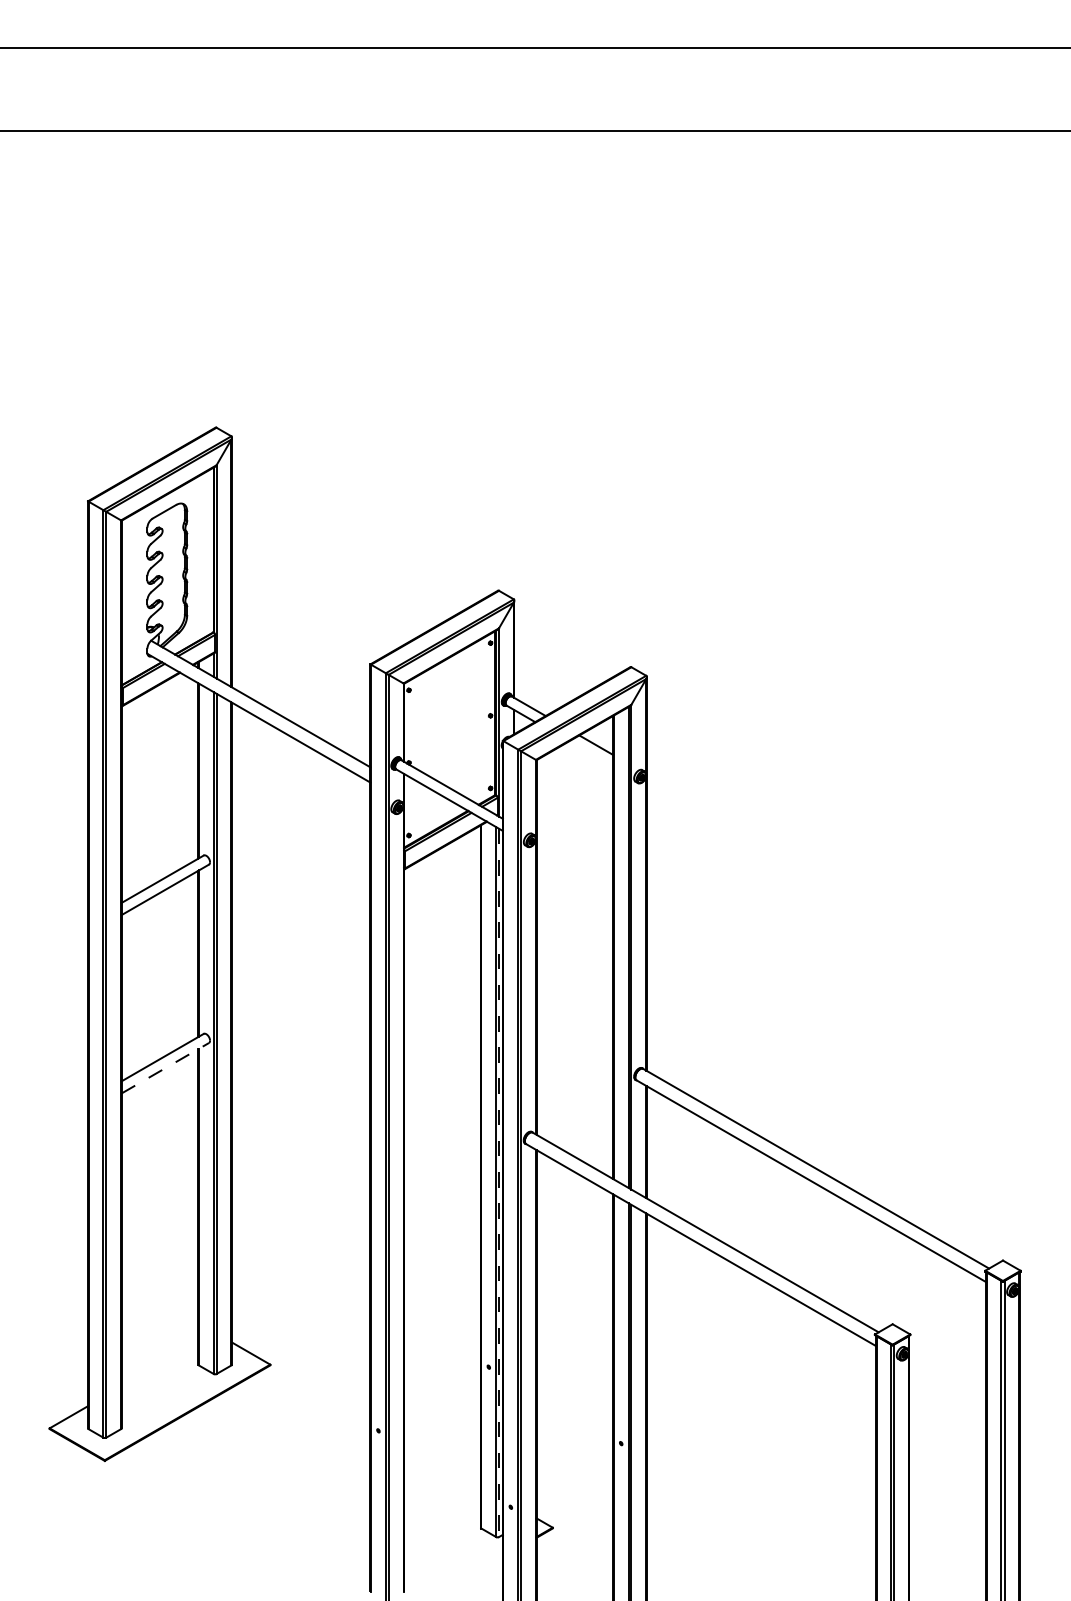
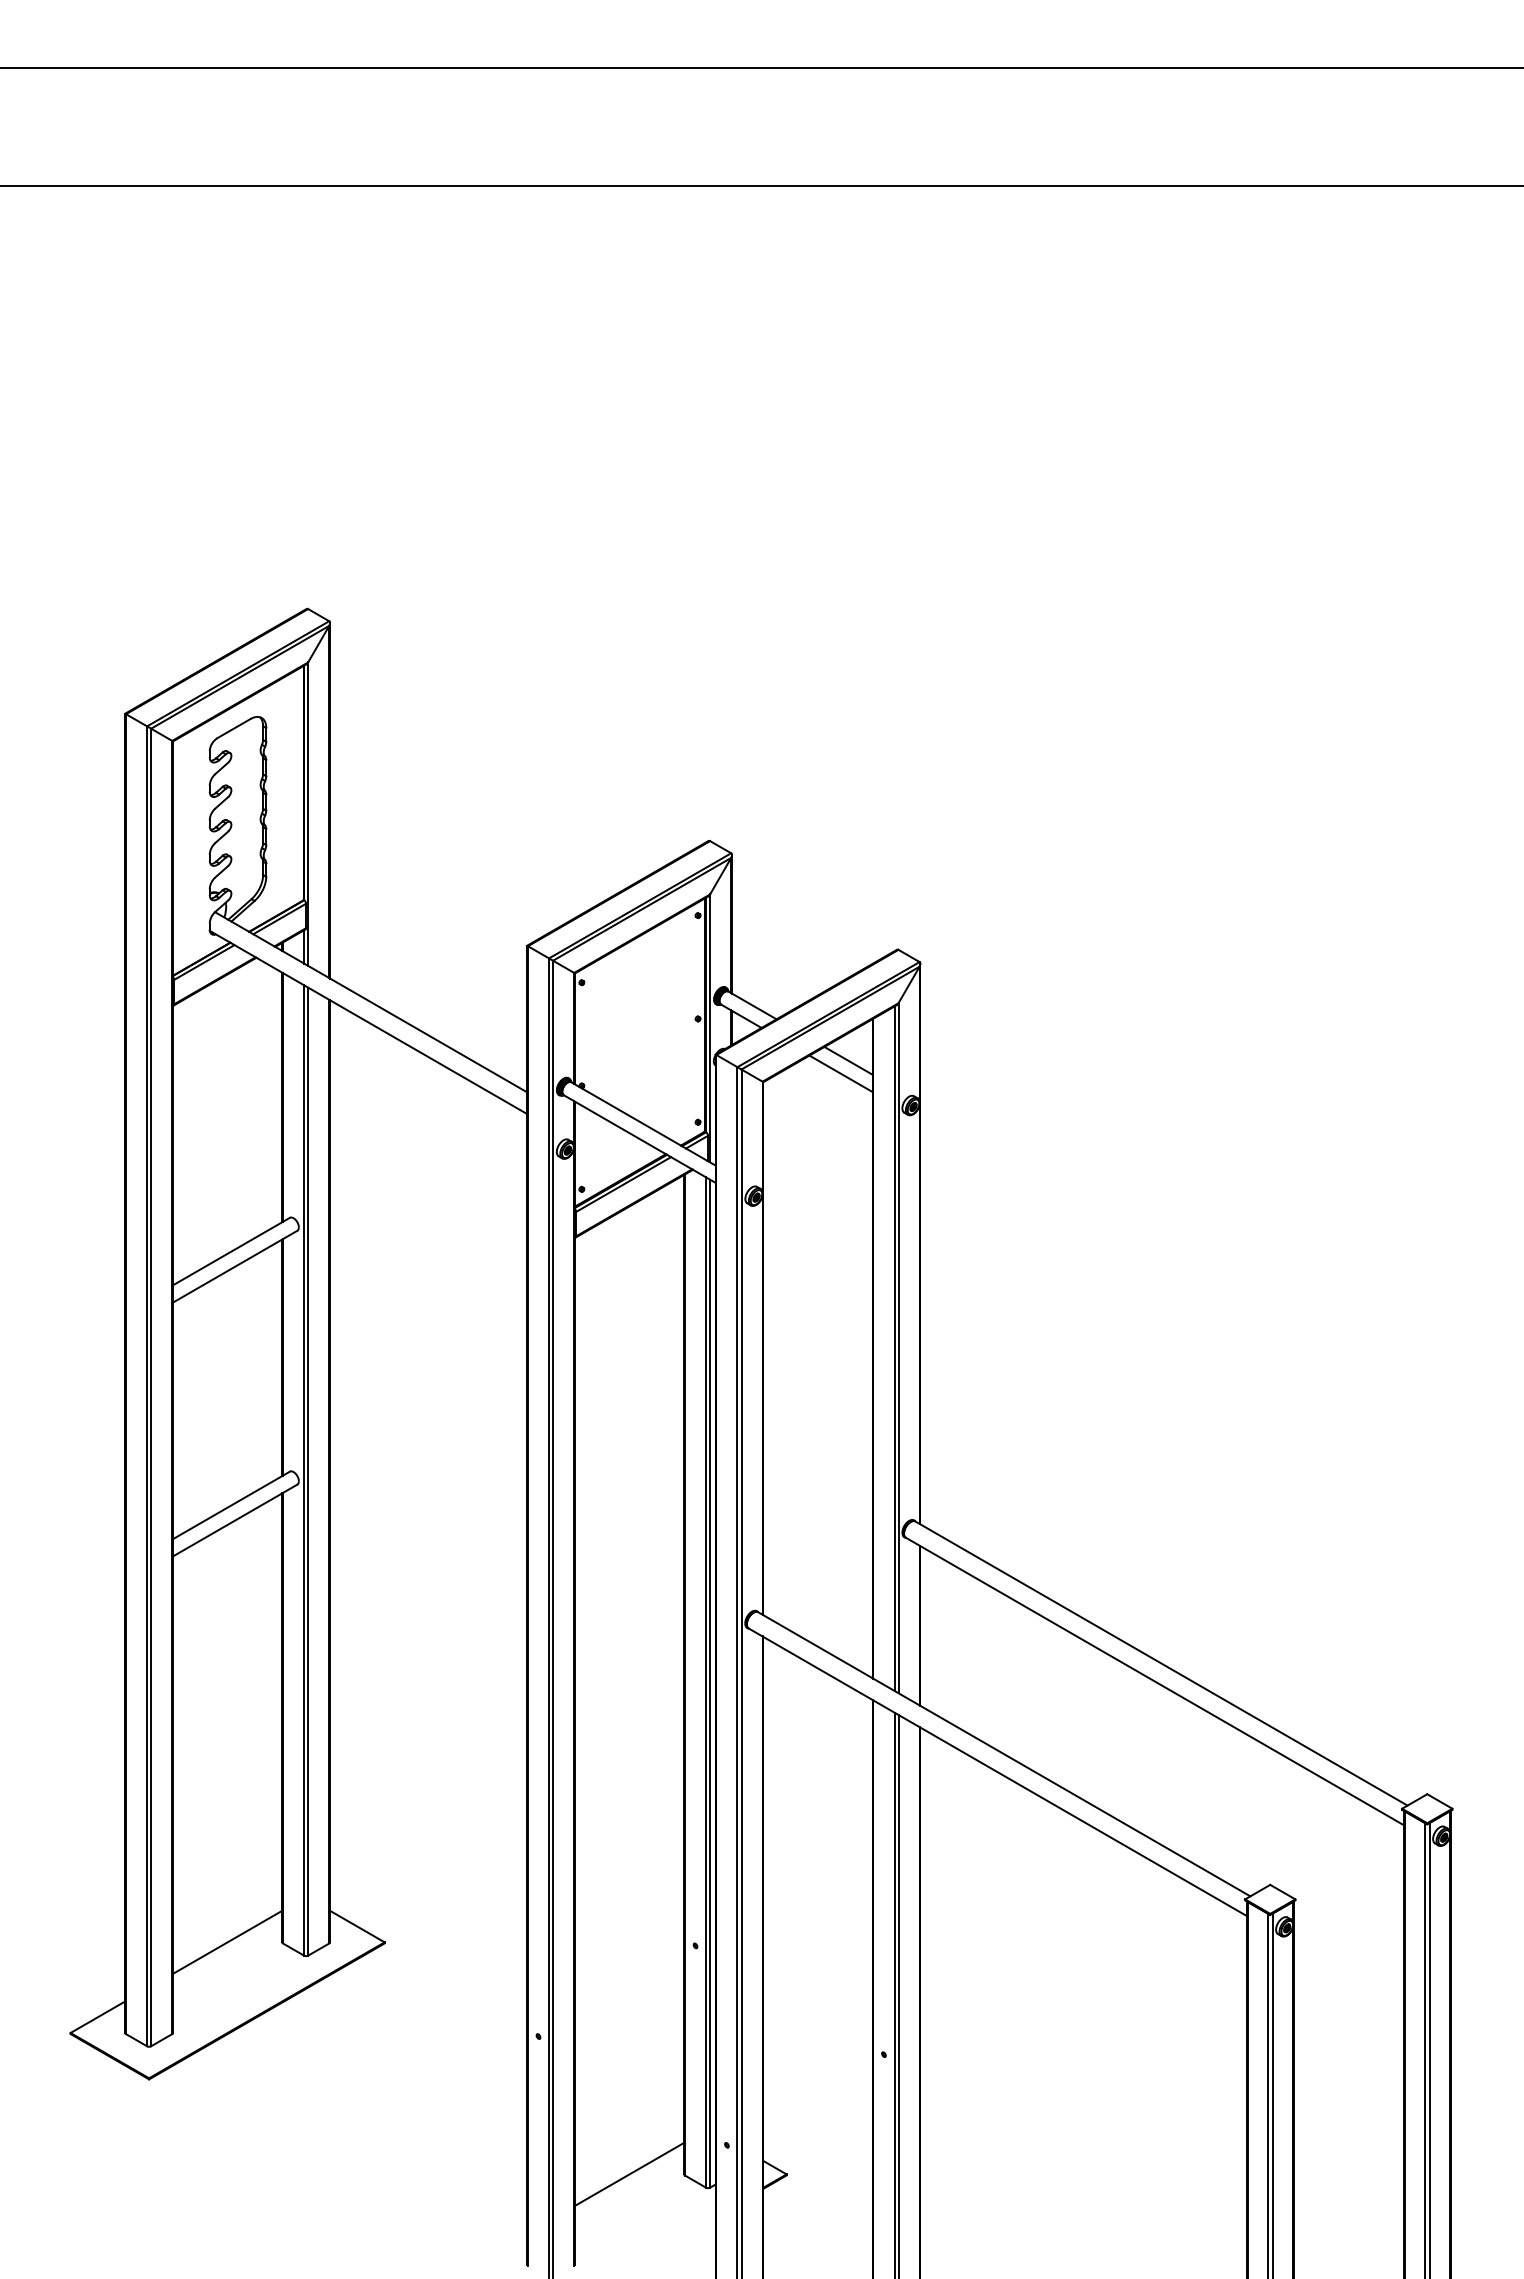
line: (590, 754) -> (840, 1073), added
line: (165, 1068) -> (235, 1520), dashed -> solid
line: (499, 1183) -> (710, 1684), dashed -> solid
line: (159, 1364) -> (227, 1941), added
line: (442, 1527) -> (629, 2173), added

